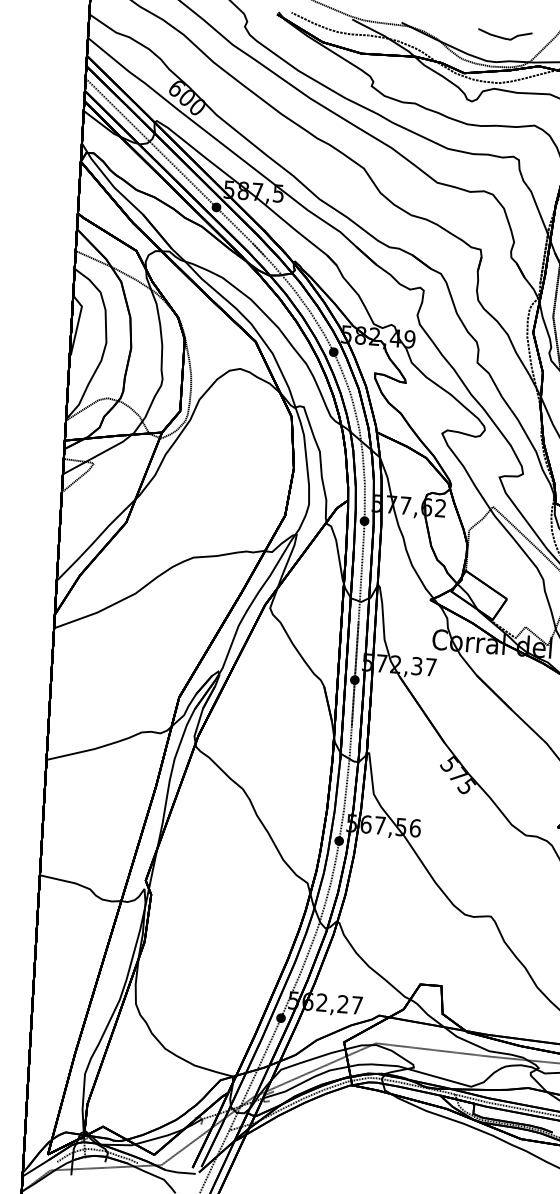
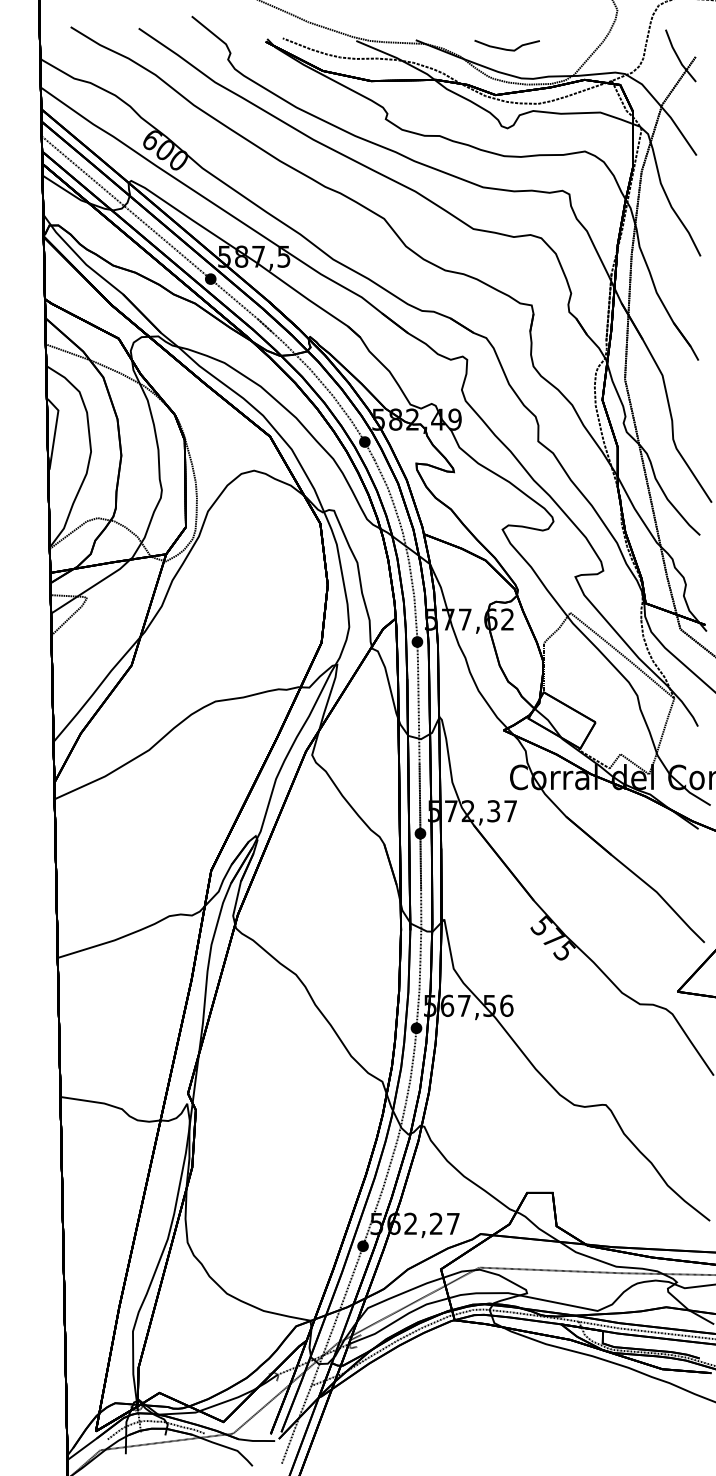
curve: (504, 37) -> (506, 48), moved

